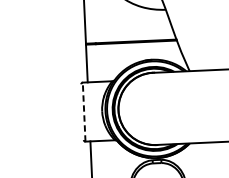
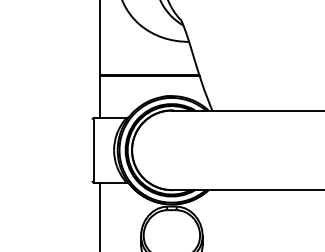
line: (84, 112) -> (94, 150), dashed -> solid

